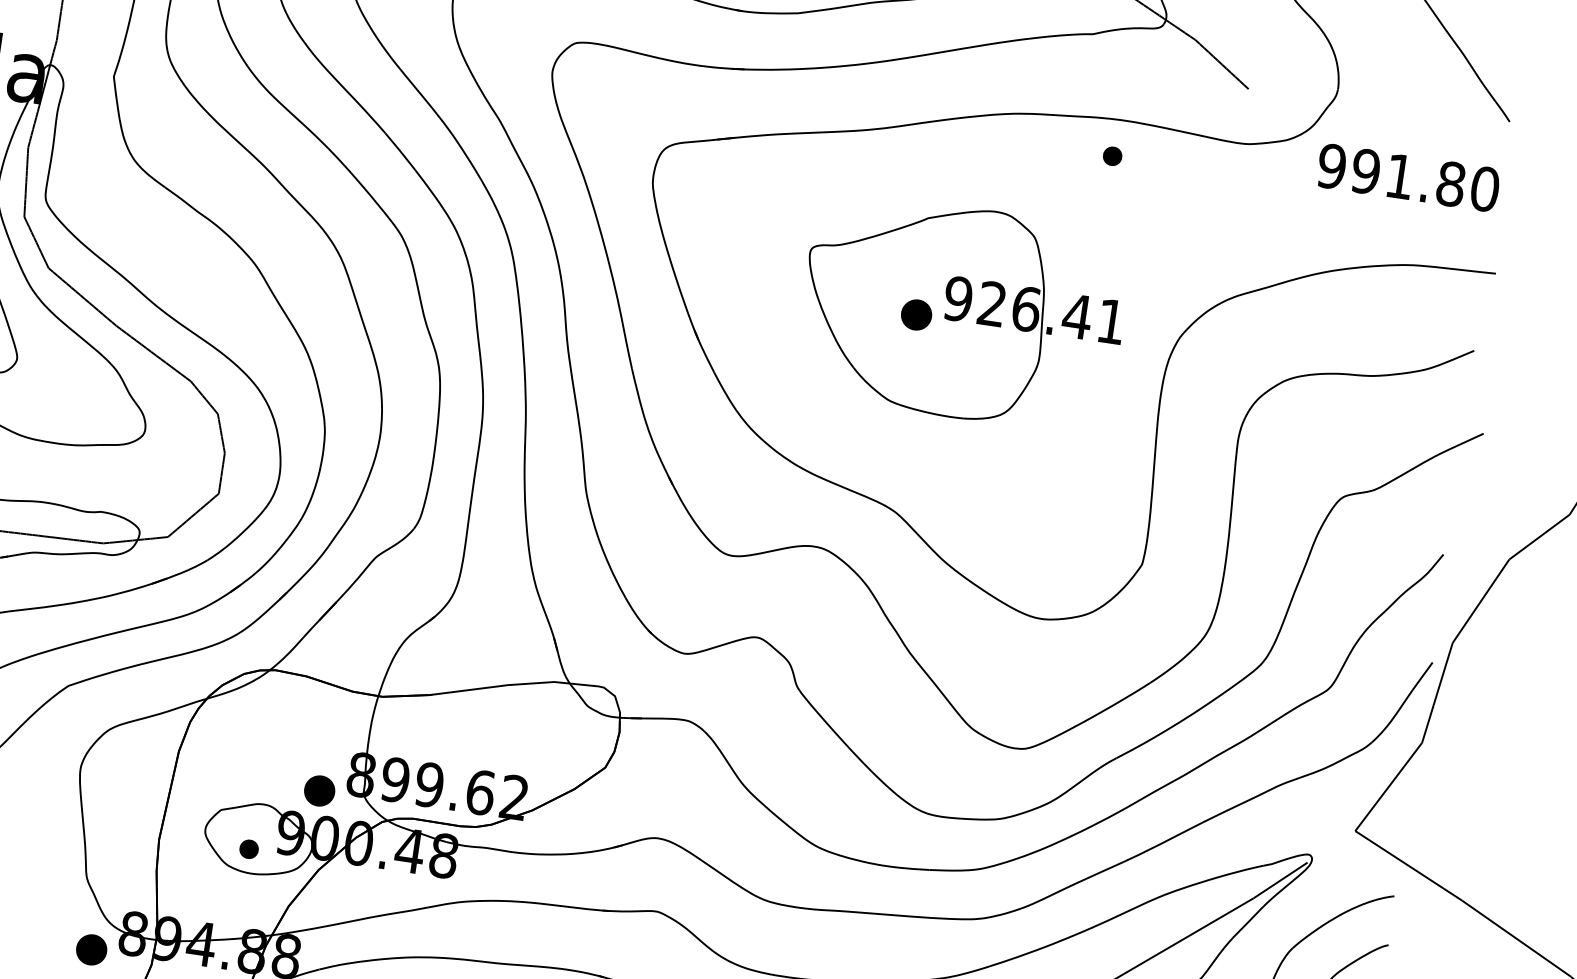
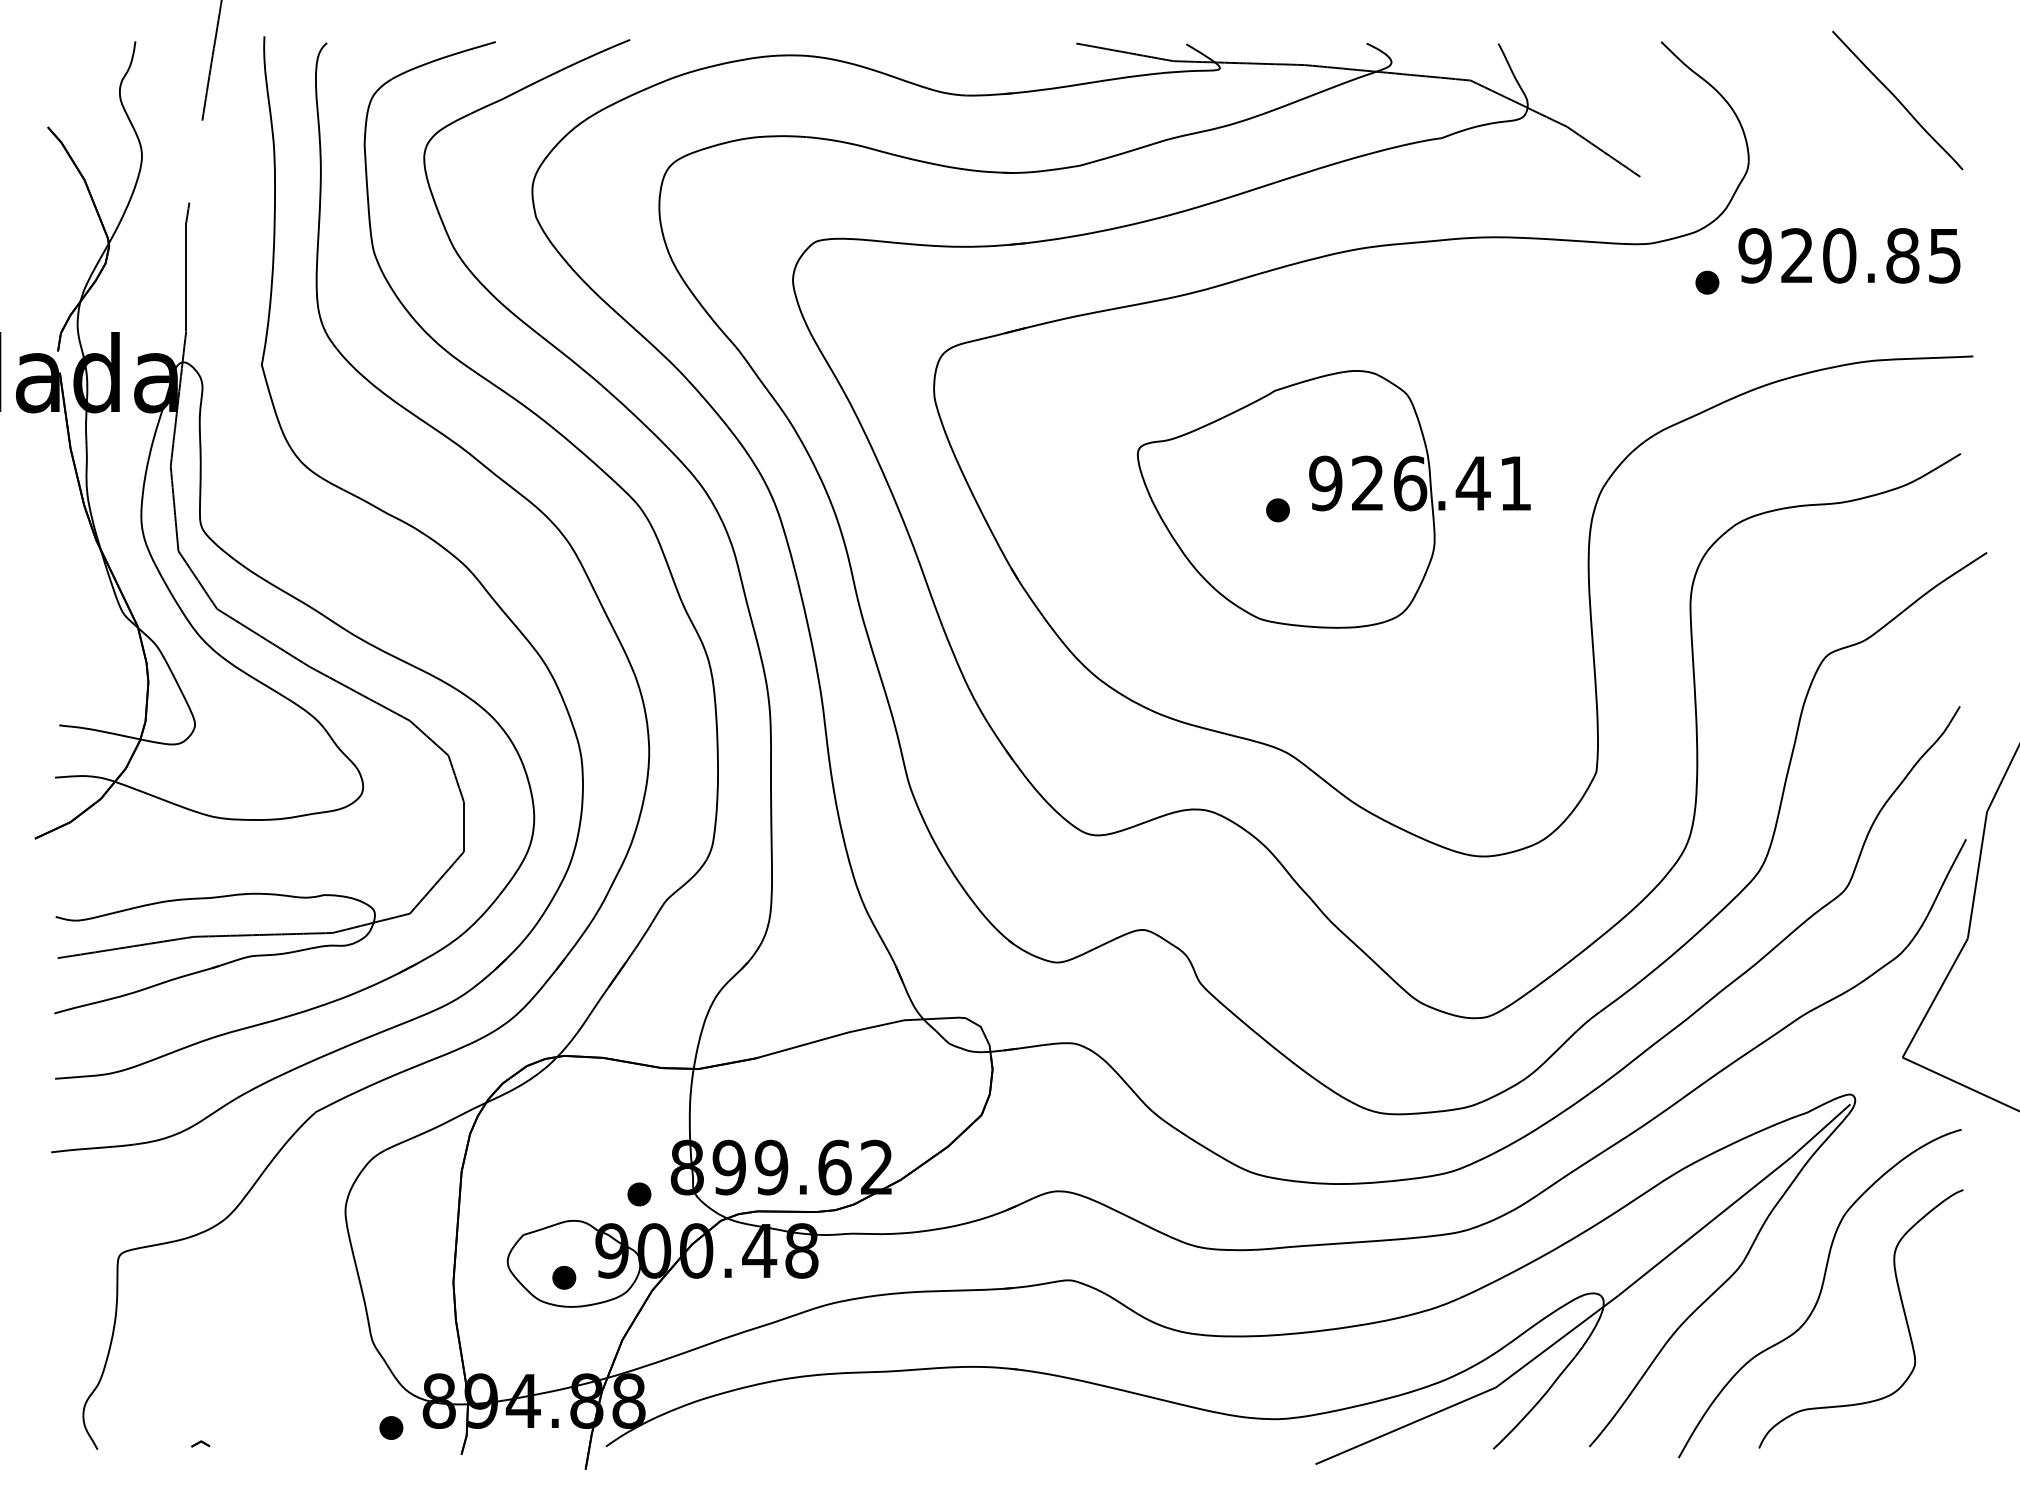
part: (1112, 156) -> (1707, 282), moved
text: (1424, 179) -> (1870, 255), 991.80 -> 920.85
part: (916, 315) -> (1277, 510), size x0.62
part: (319, 791) -> (639, 1194), size x0.62
part: (91, 949) -> (391, 1427), size x0.62

